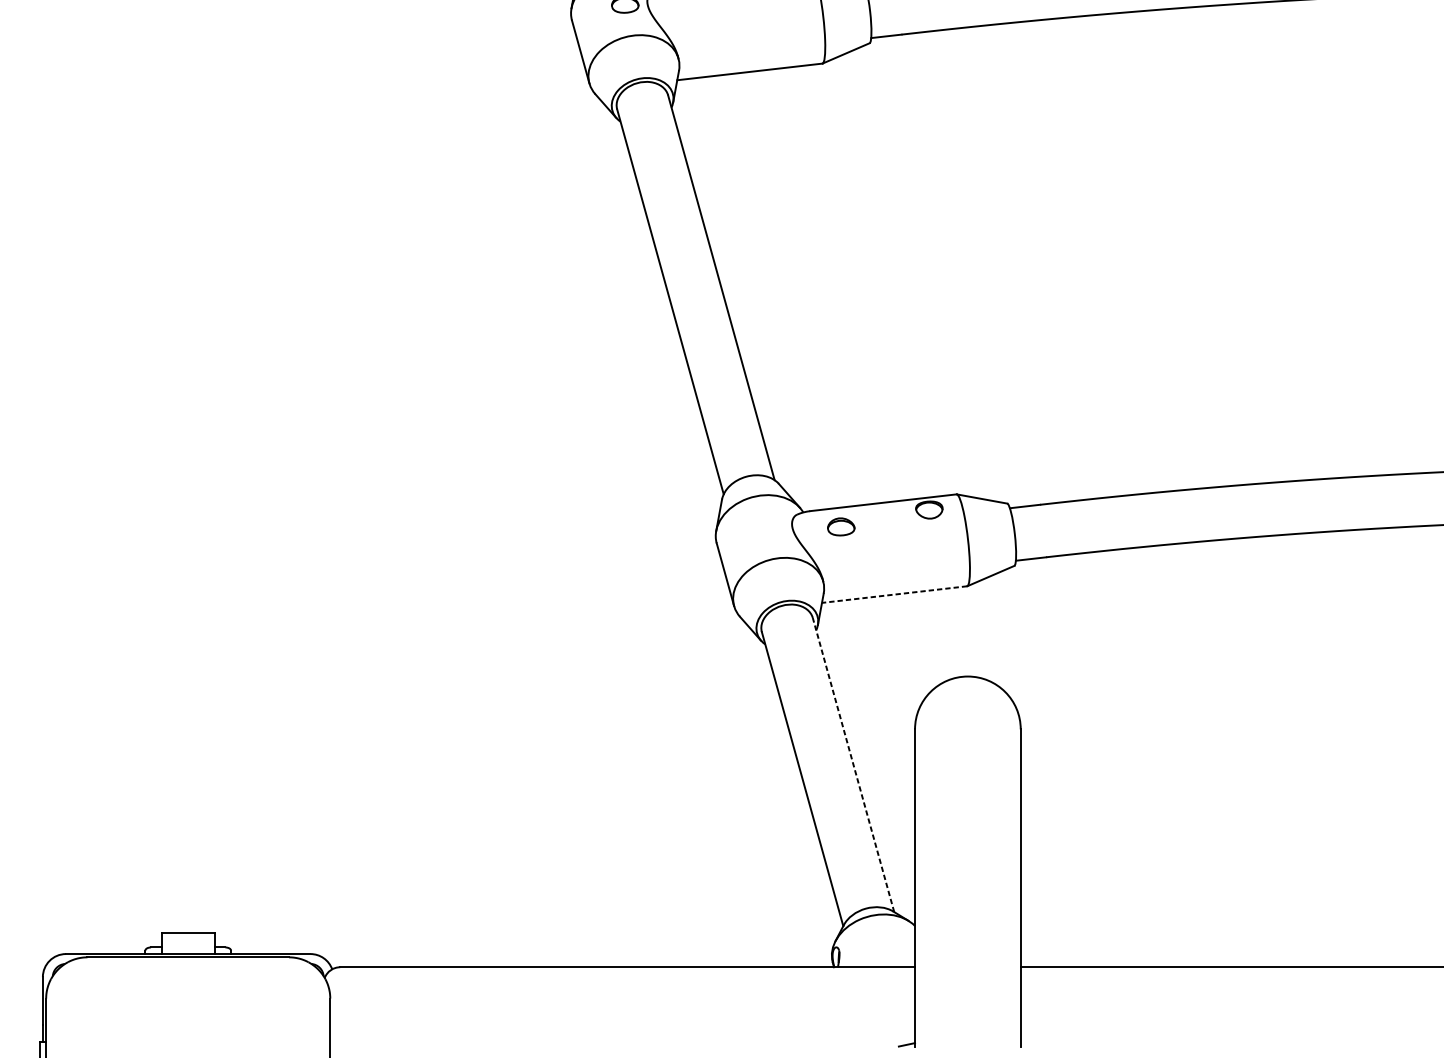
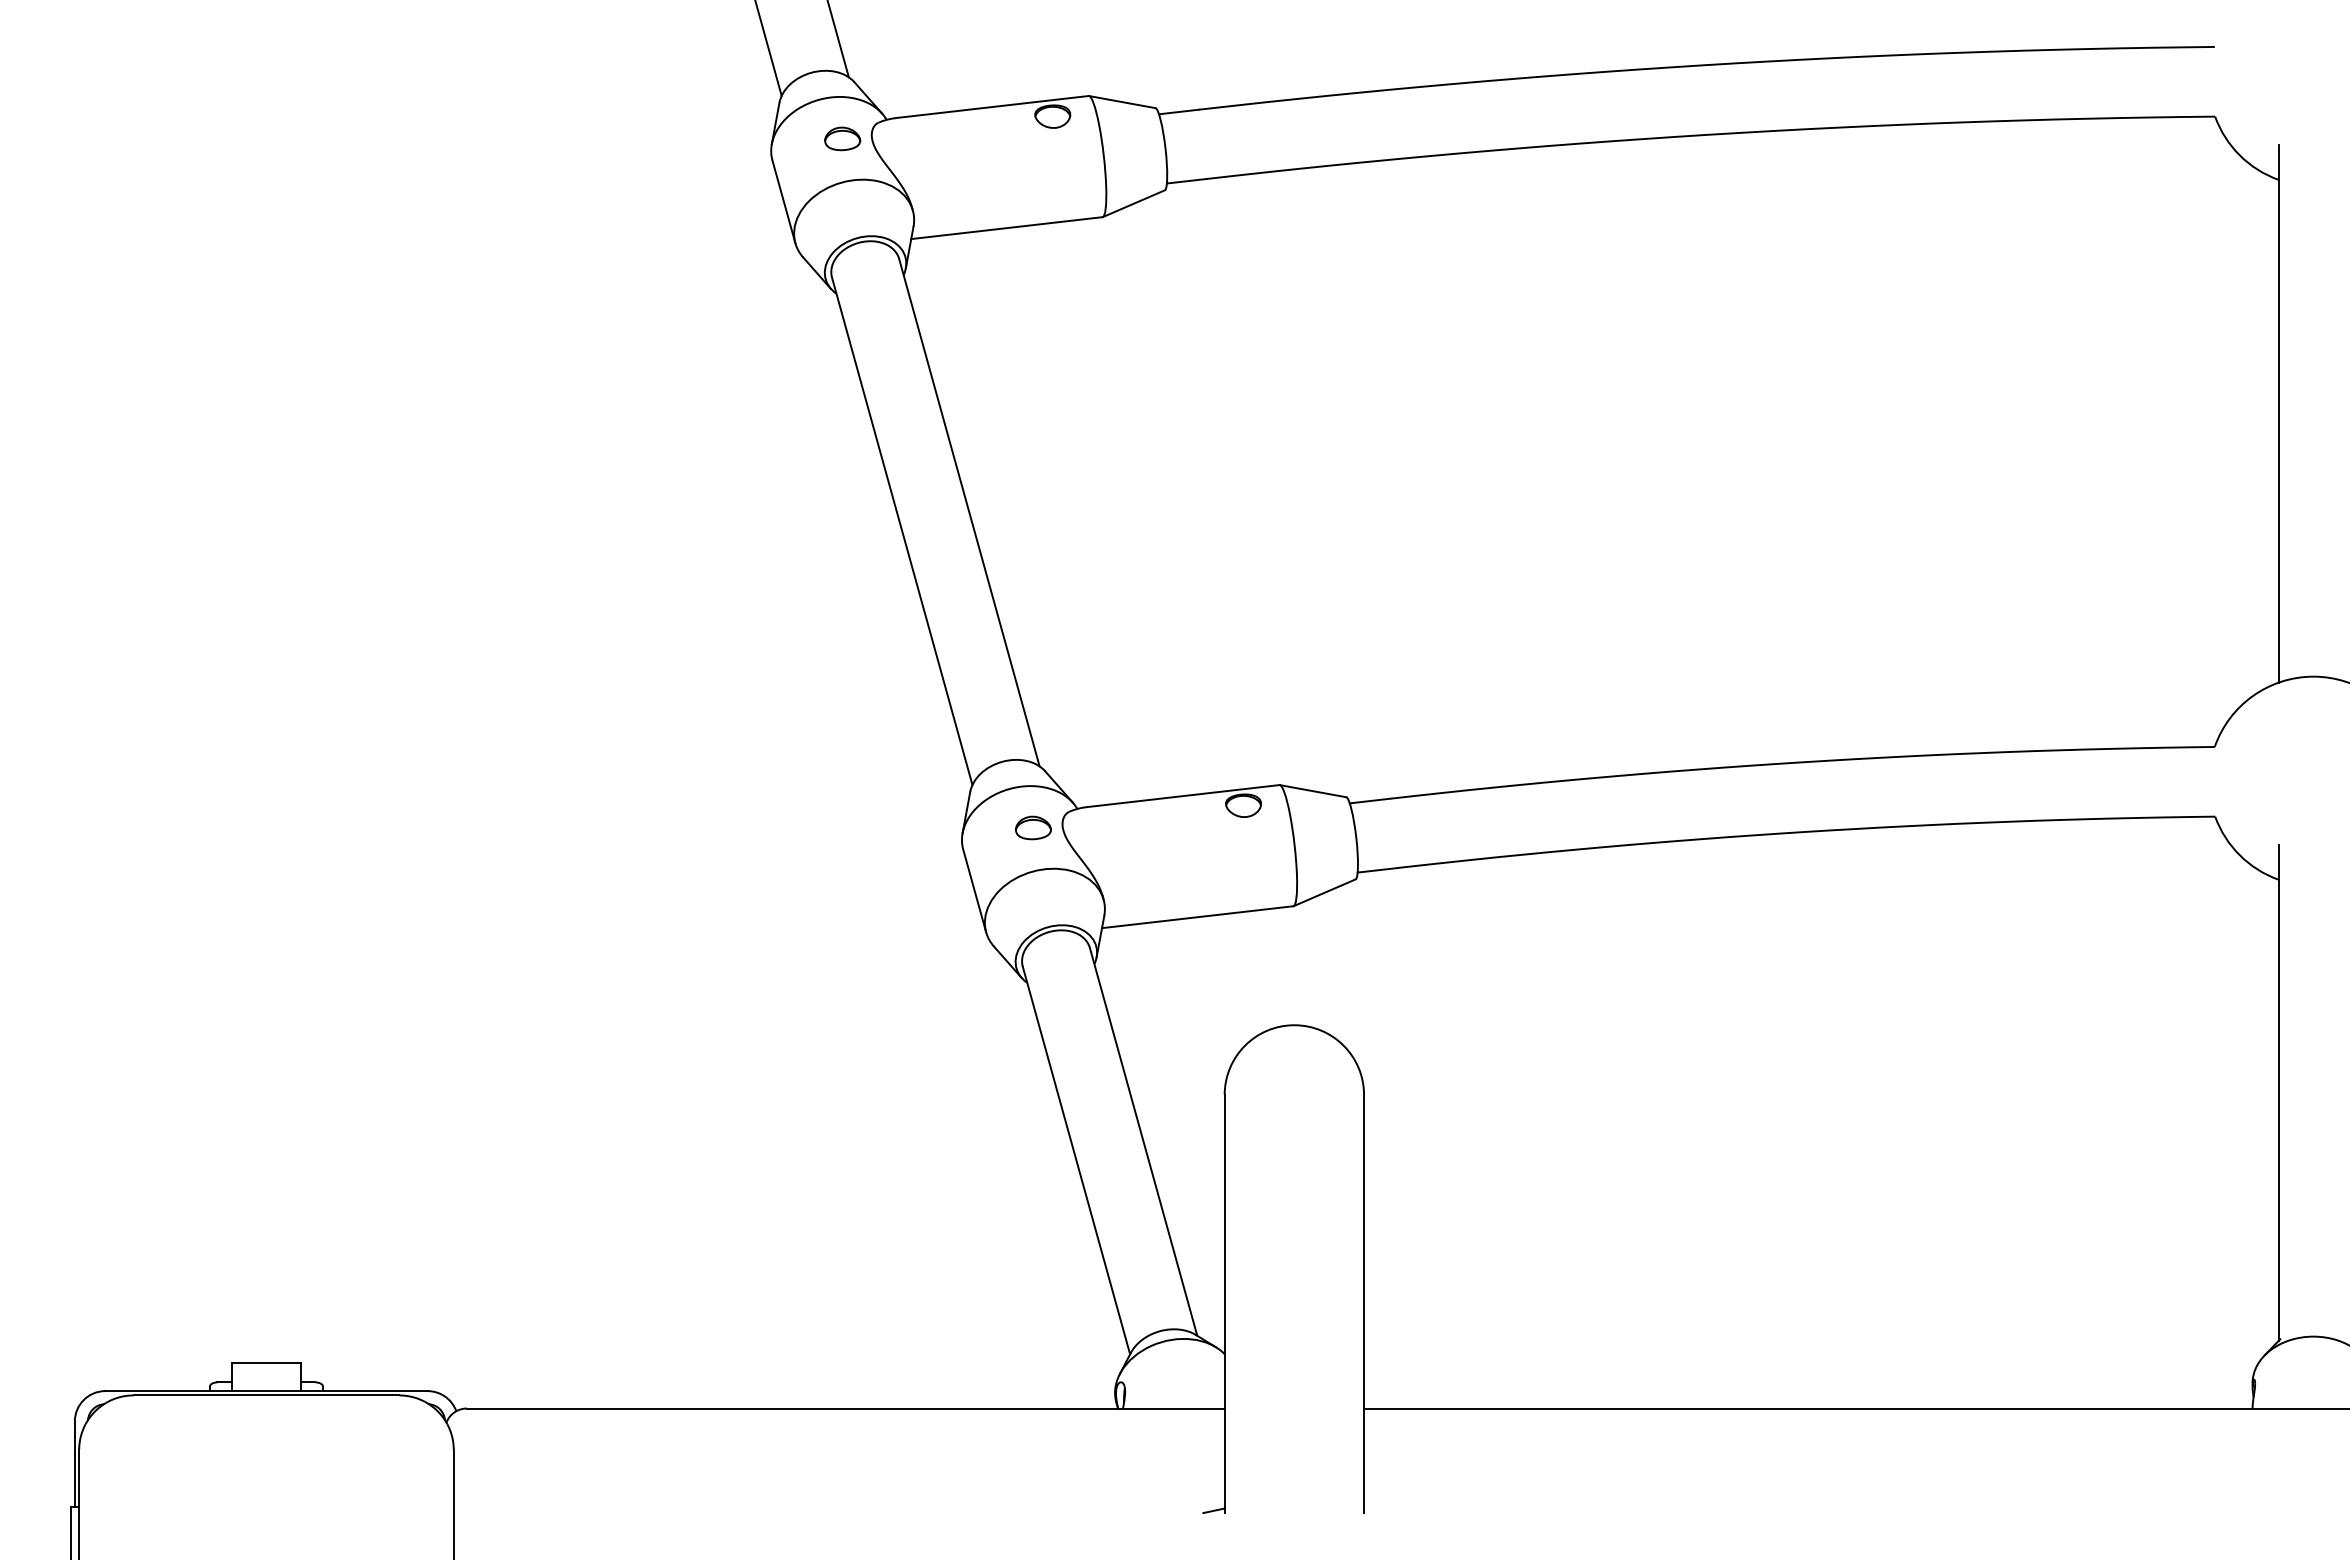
part: (841, 526) -> (1033, 827), moved
line: (894, 594) -> (1197, 917), dashed -> solid
line: (853, 764) -> (1143, 1141), dashed -> solid

